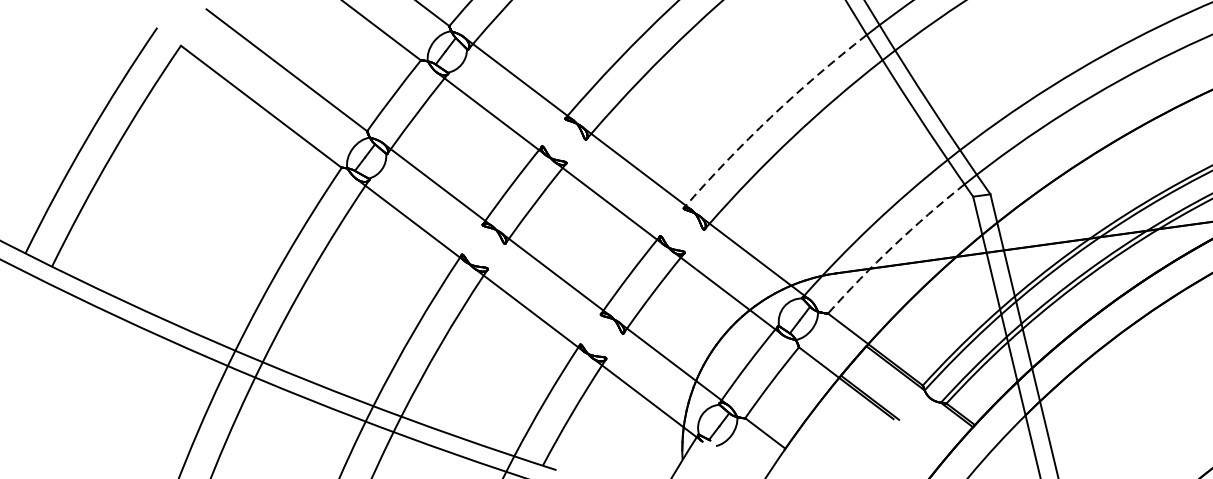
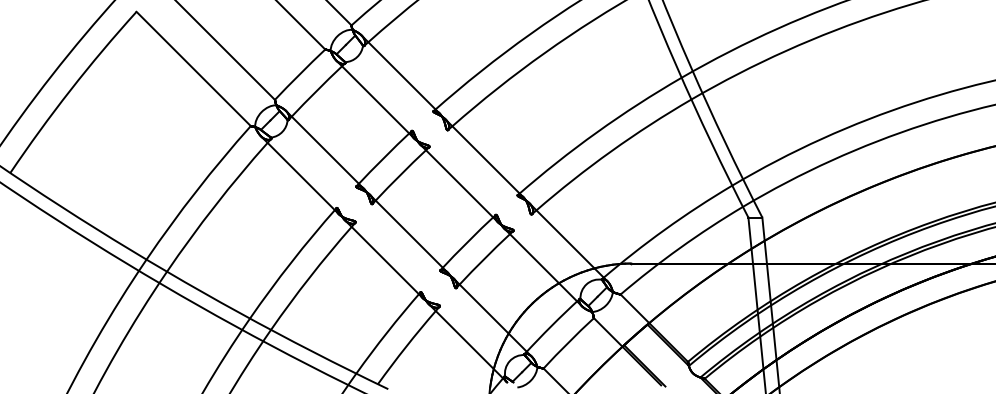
arc: (770, 117) -> (596, 132), dashed -> solid
arc: (893, 246) -> (679, 248), dashed -> solid

